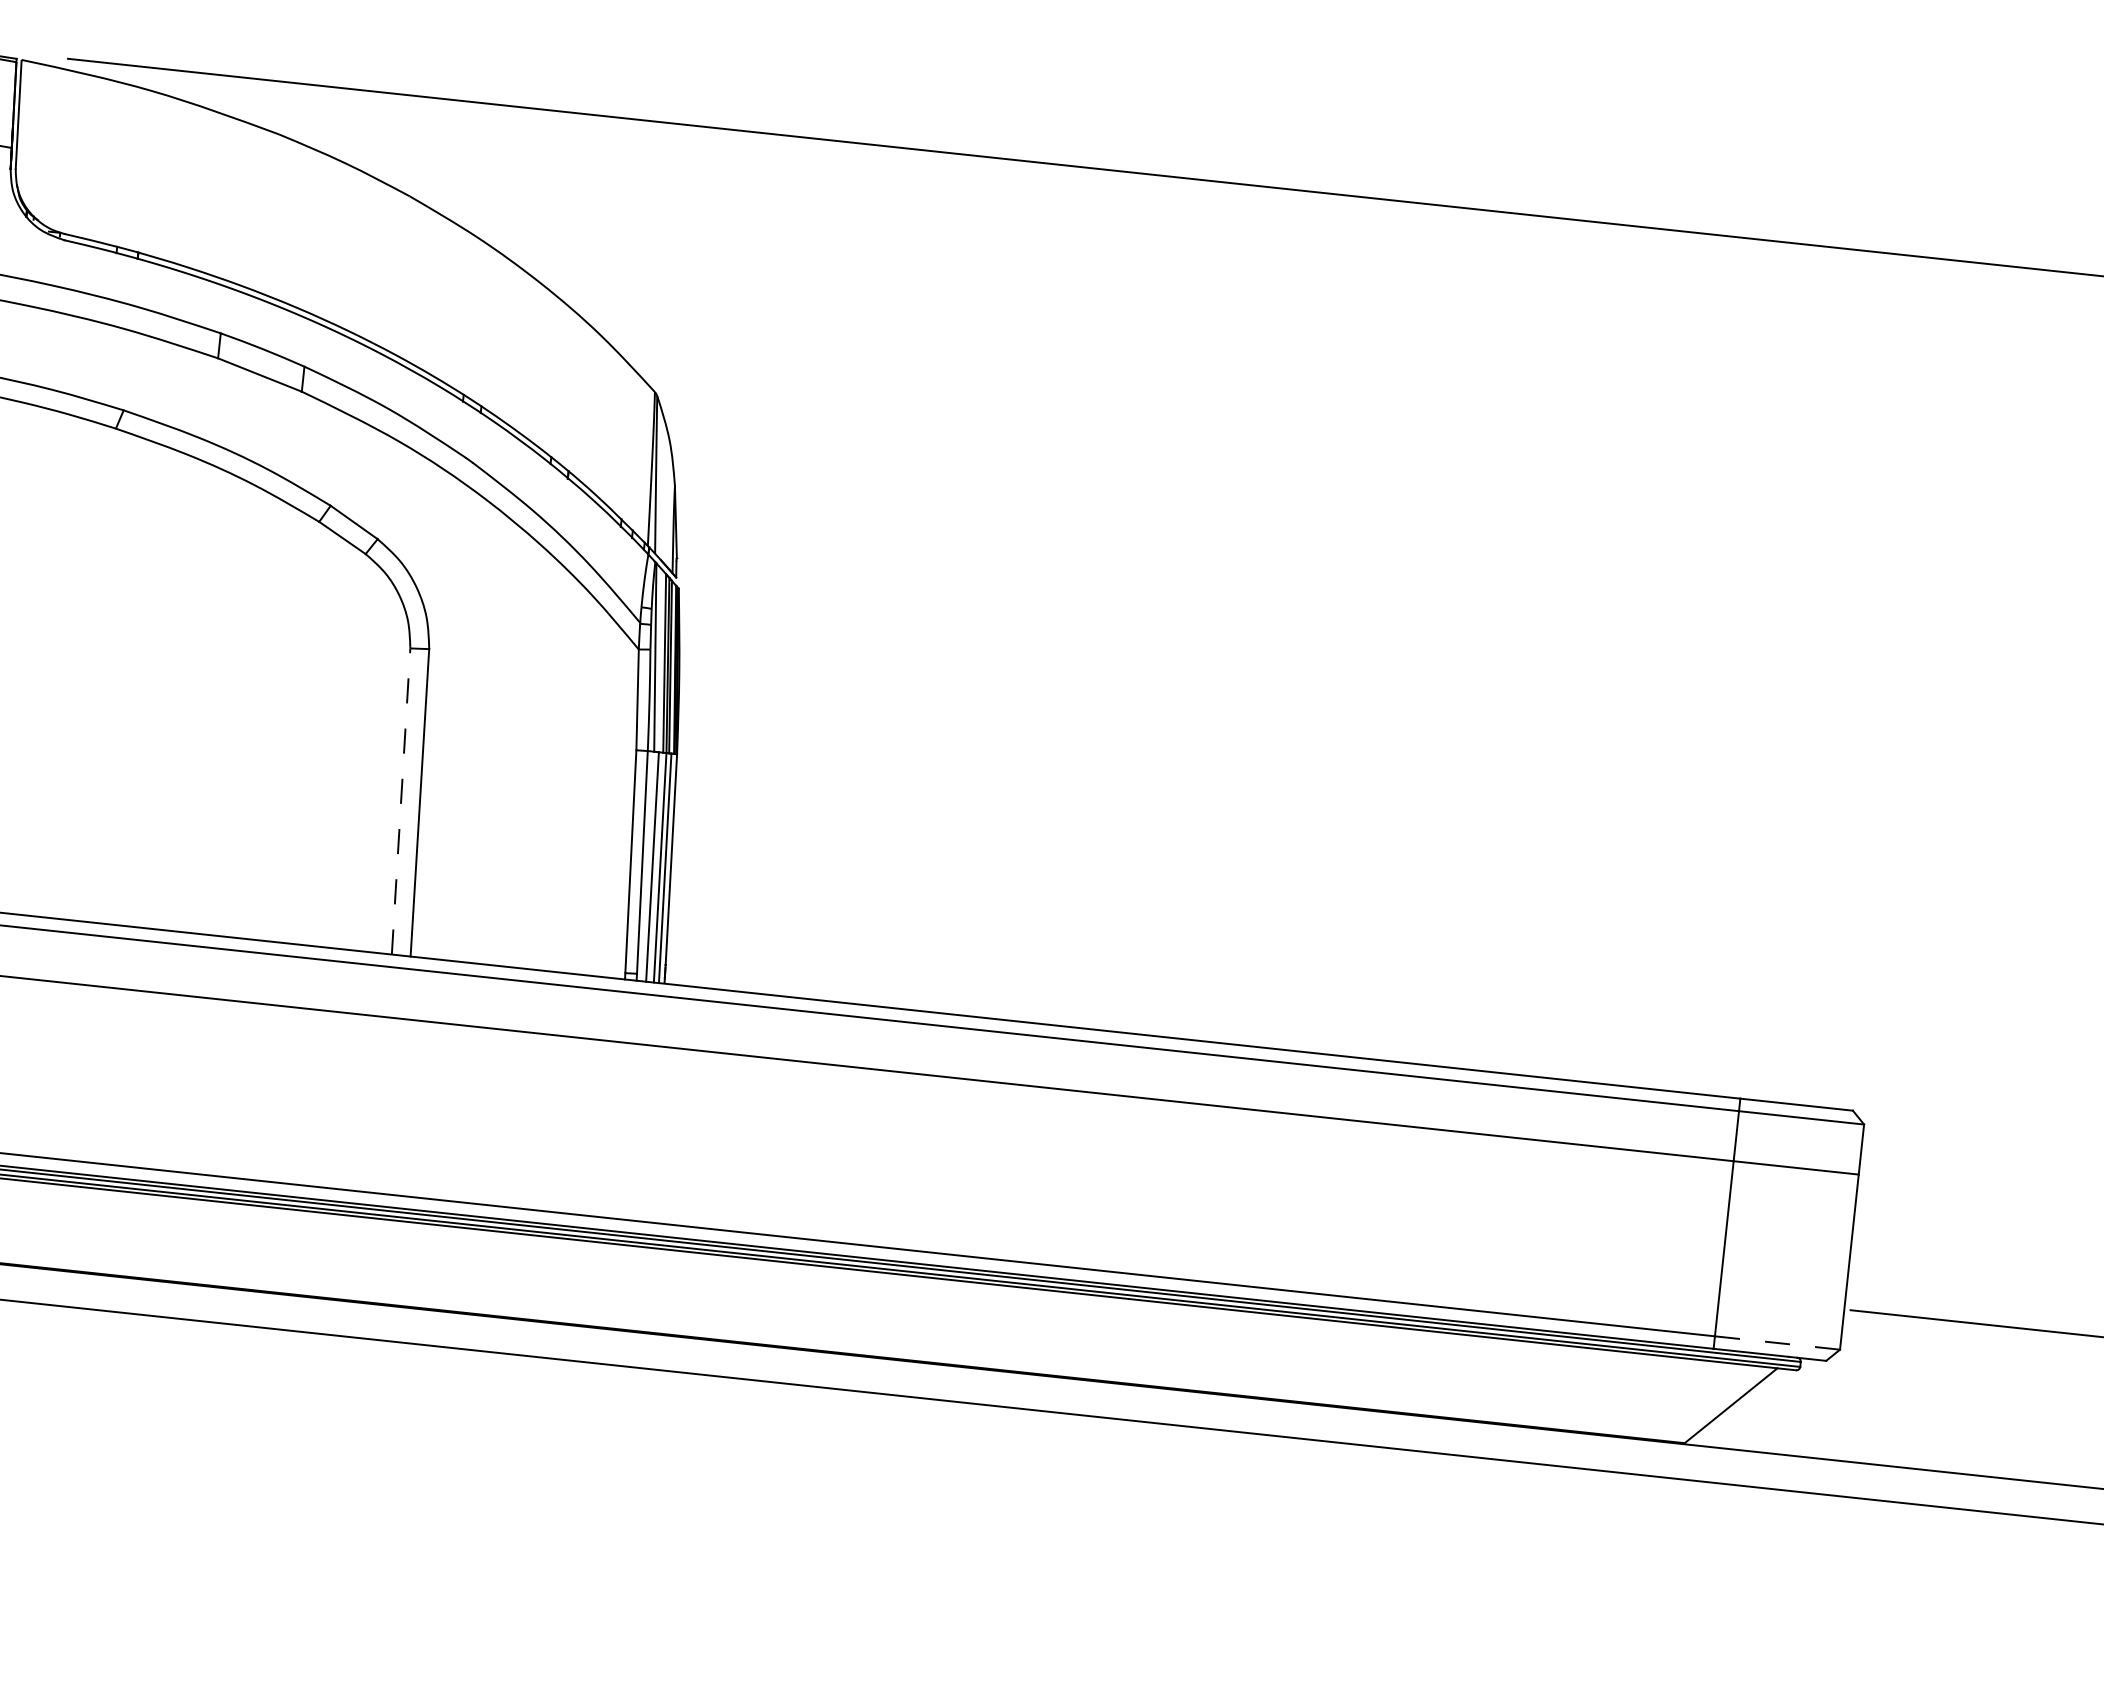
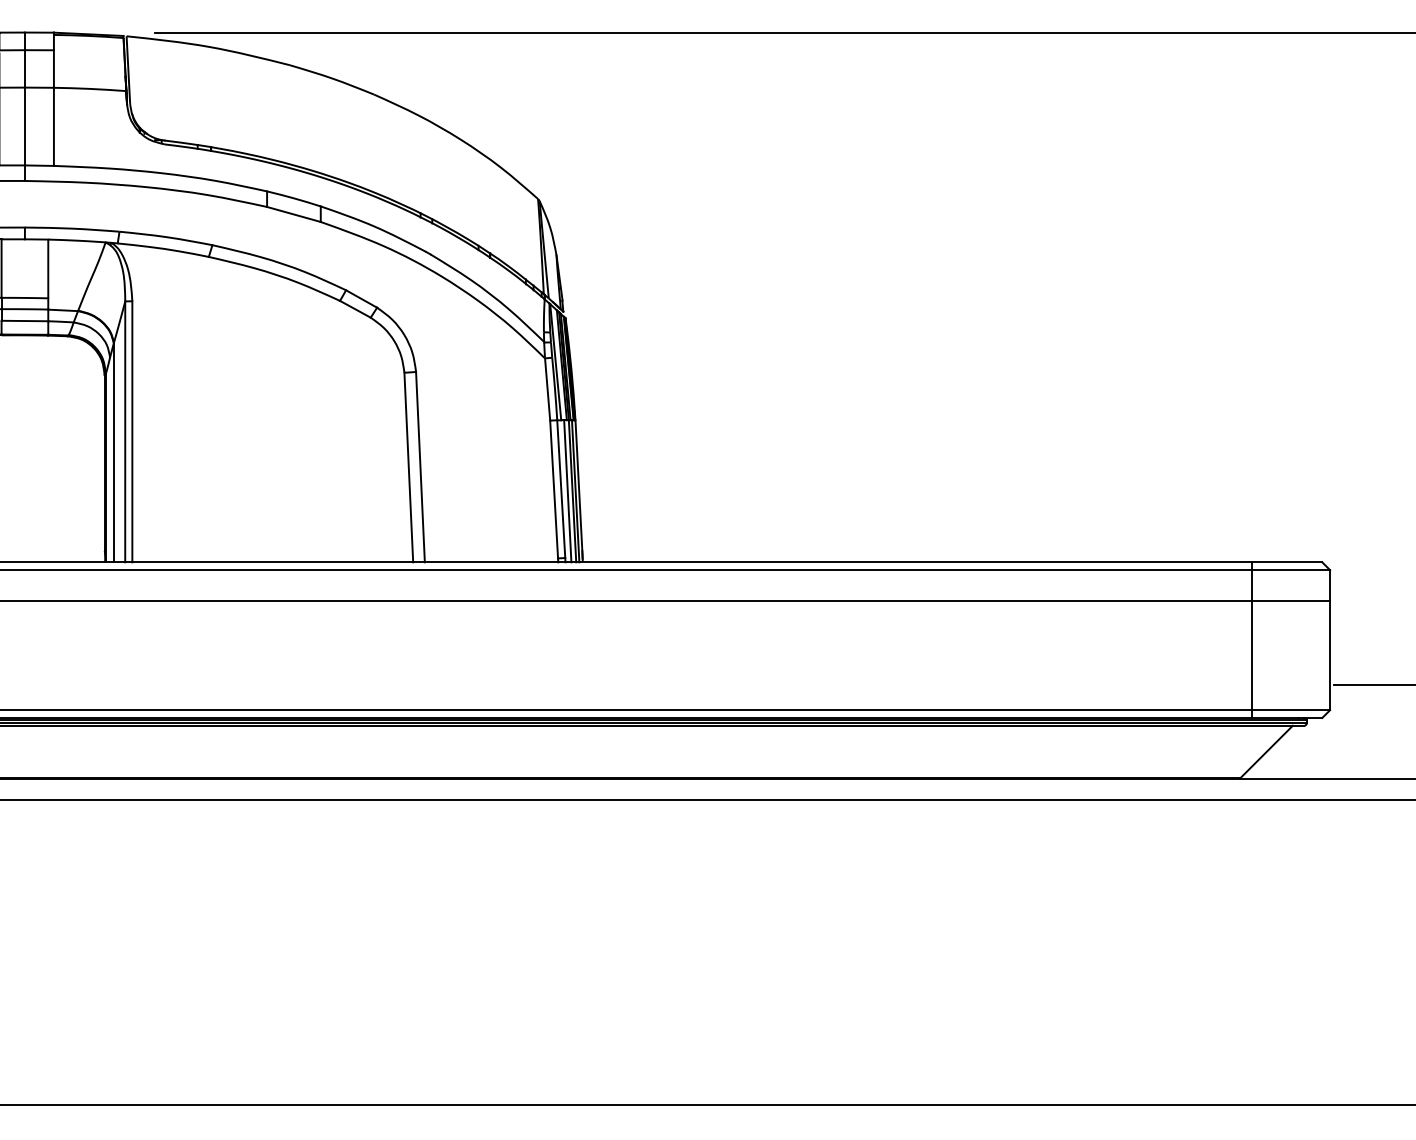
line: (400, 801) -> (408, 467), dashed -> solid
line: (1777, 1343) -> (1291, 710), dashed -> solid

